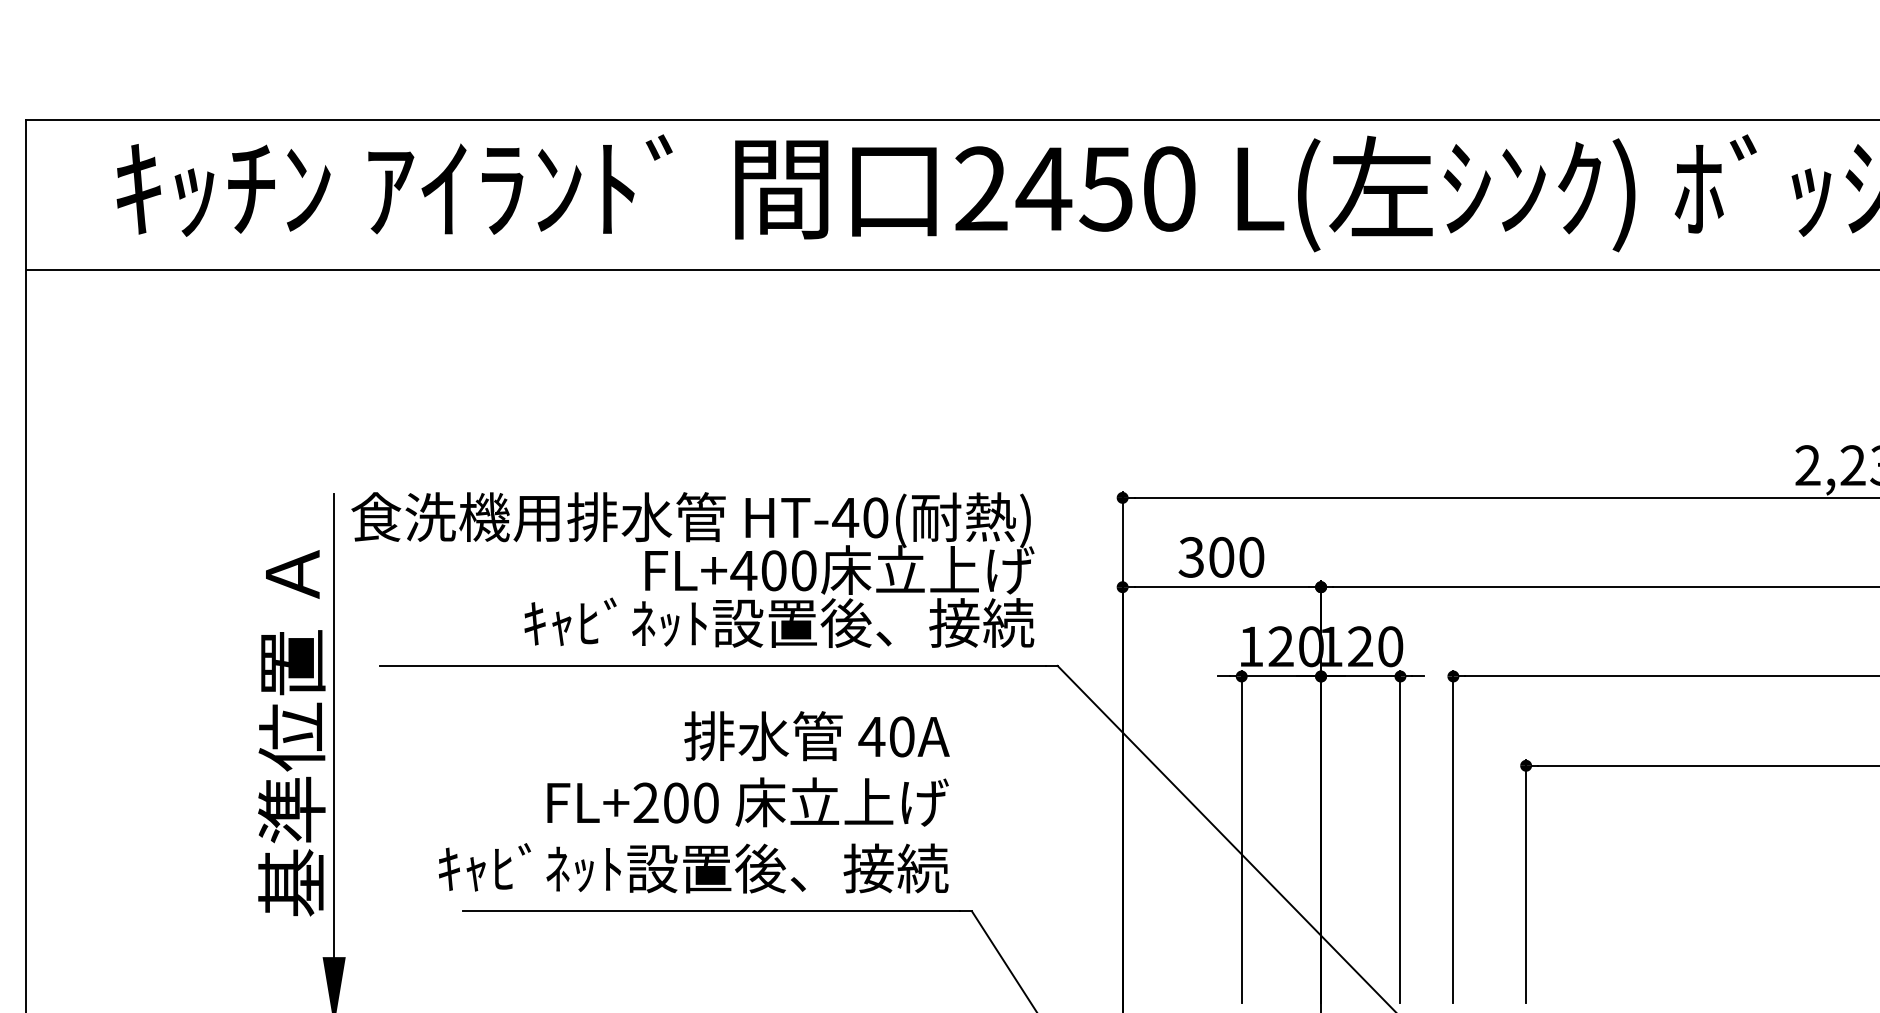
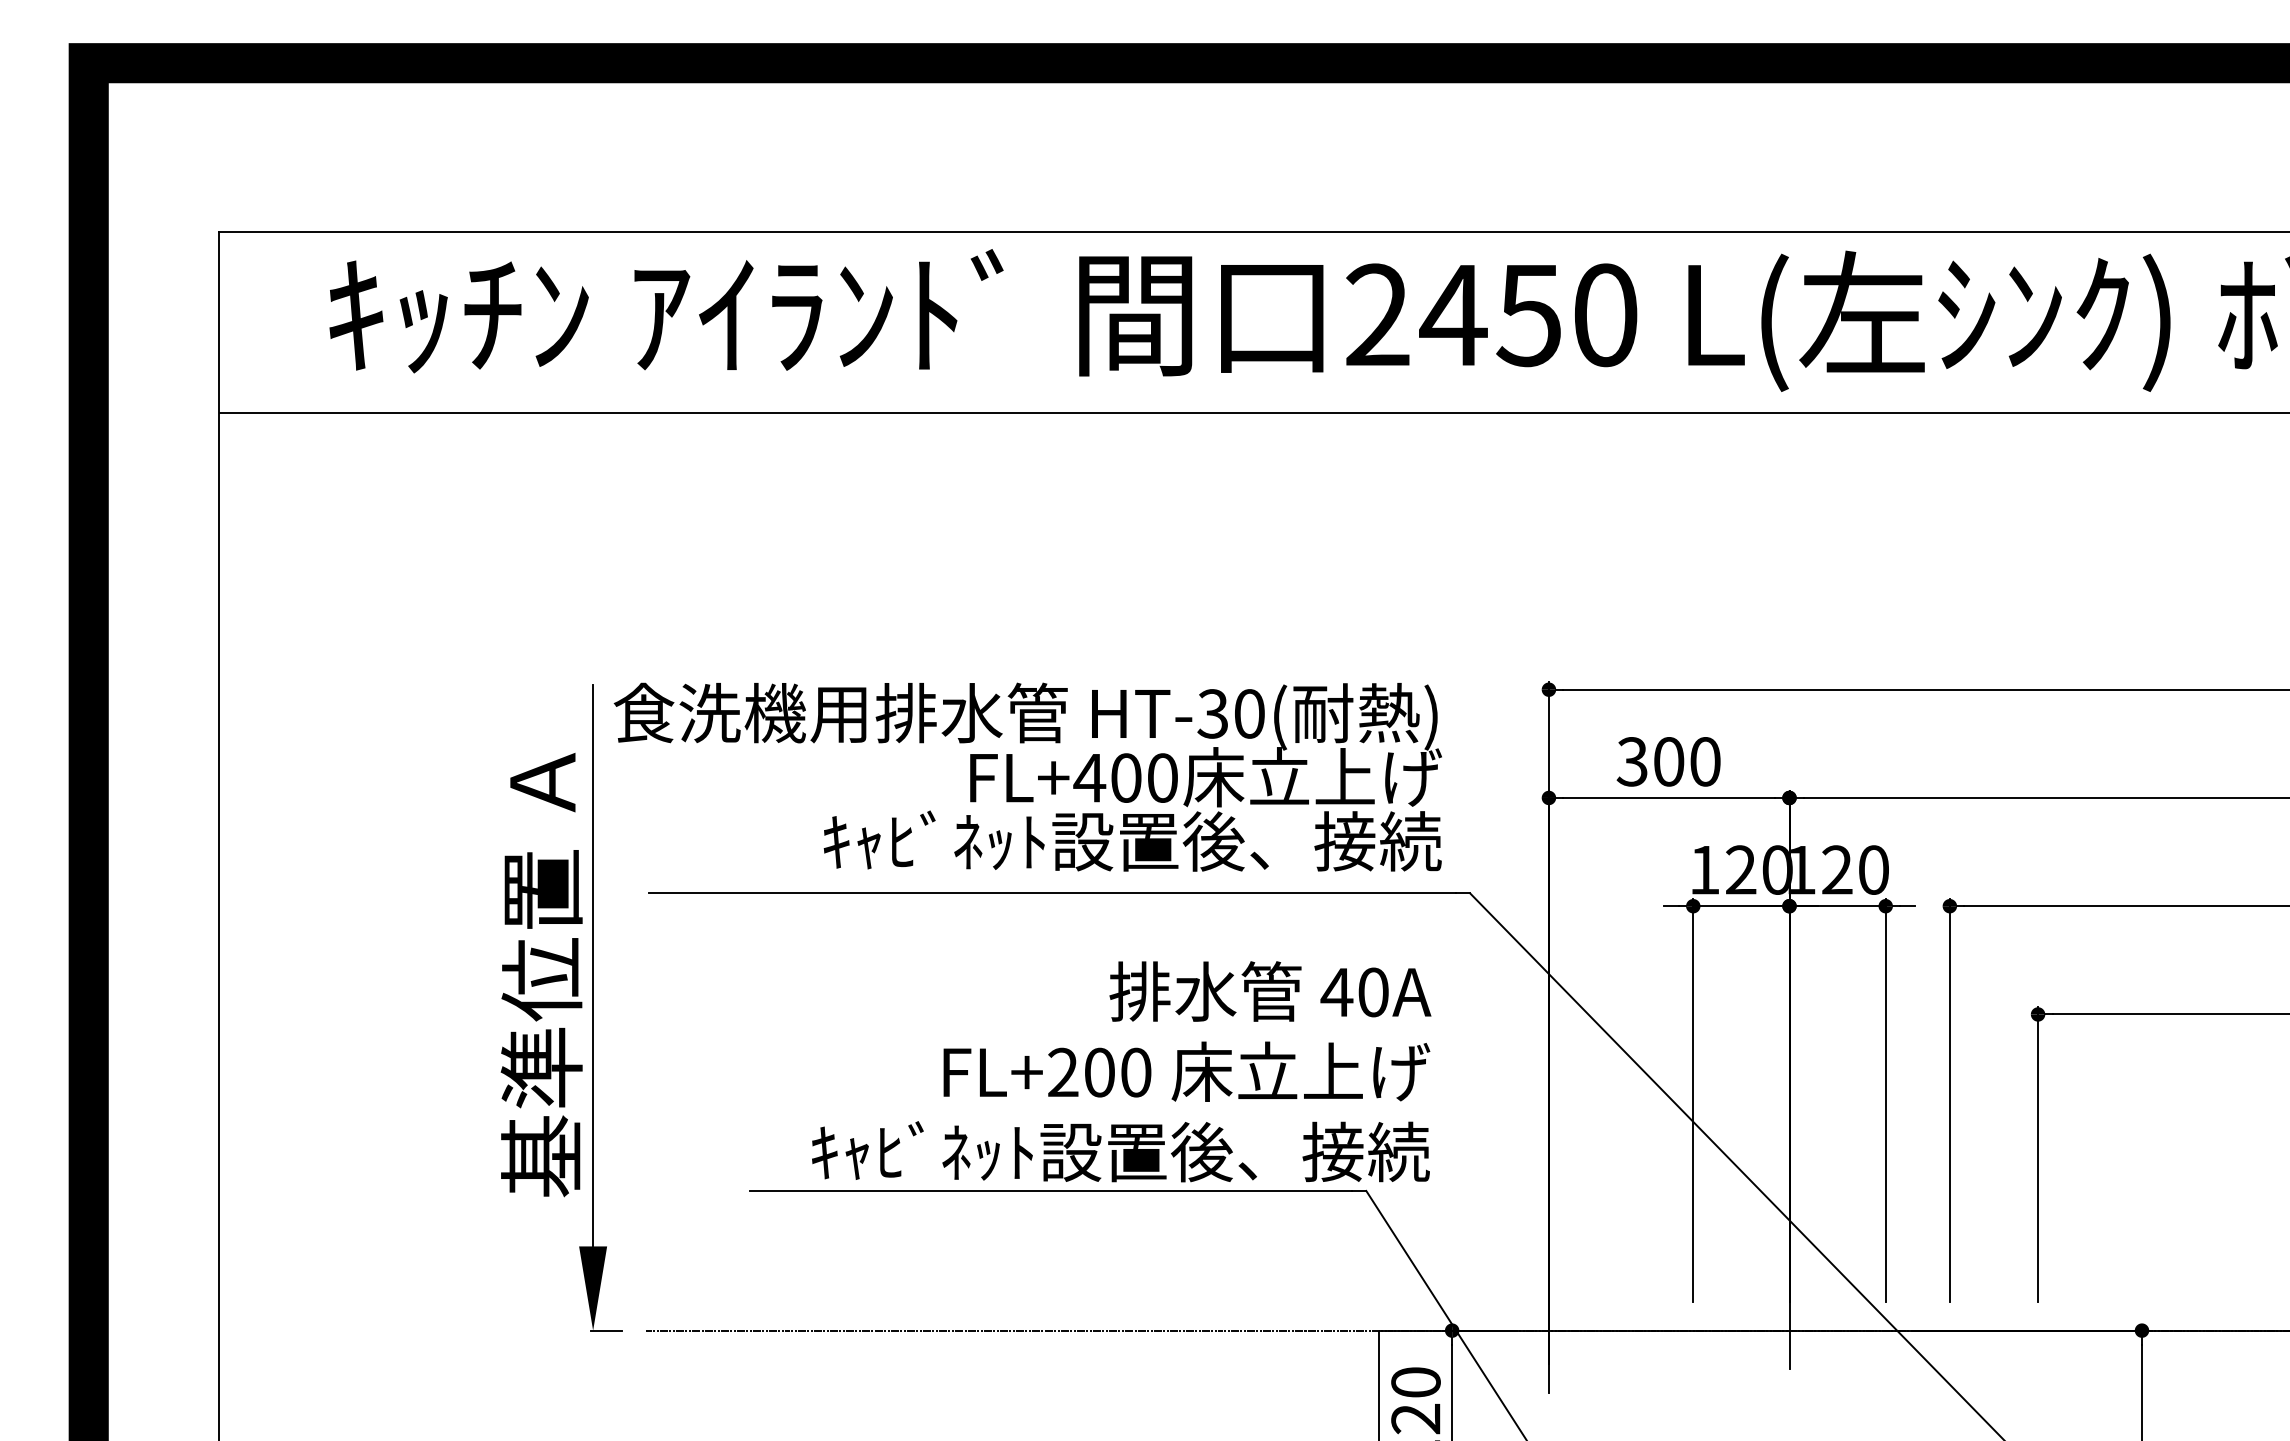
text: (845, 517) -> (1212, 713), HT-40( -> HT-30(
text: (694, 802) -> (1121, 1071), moved

